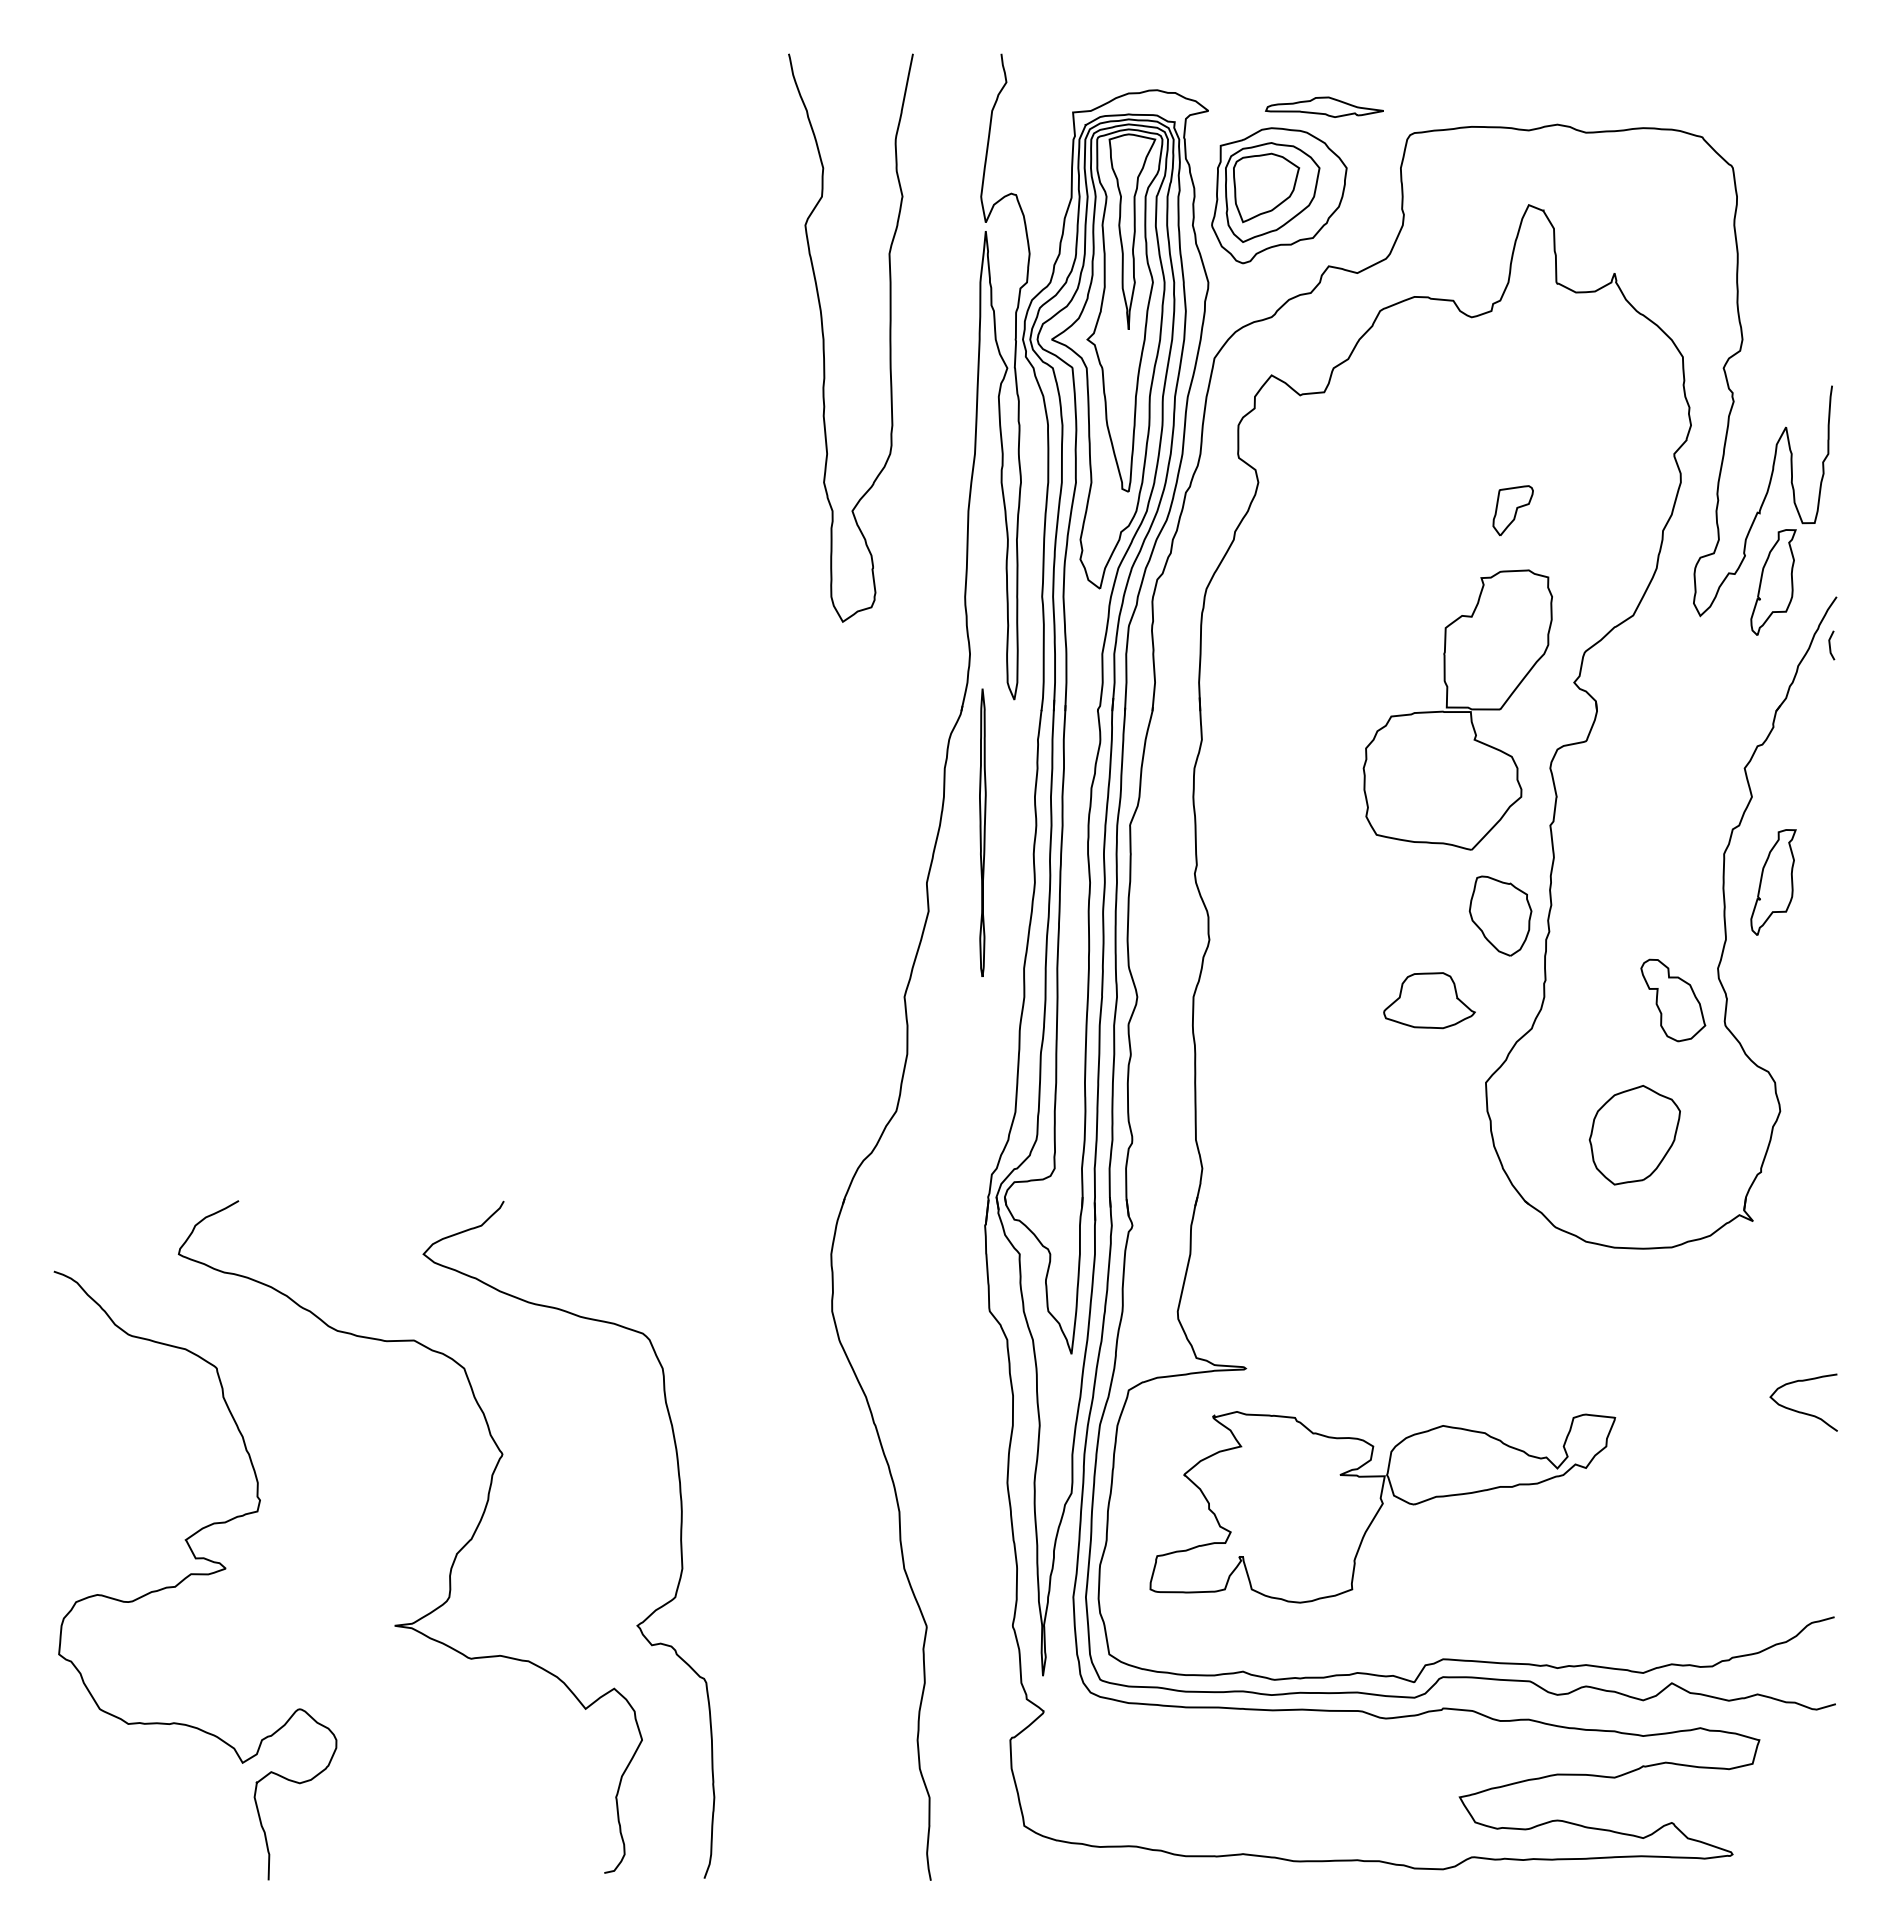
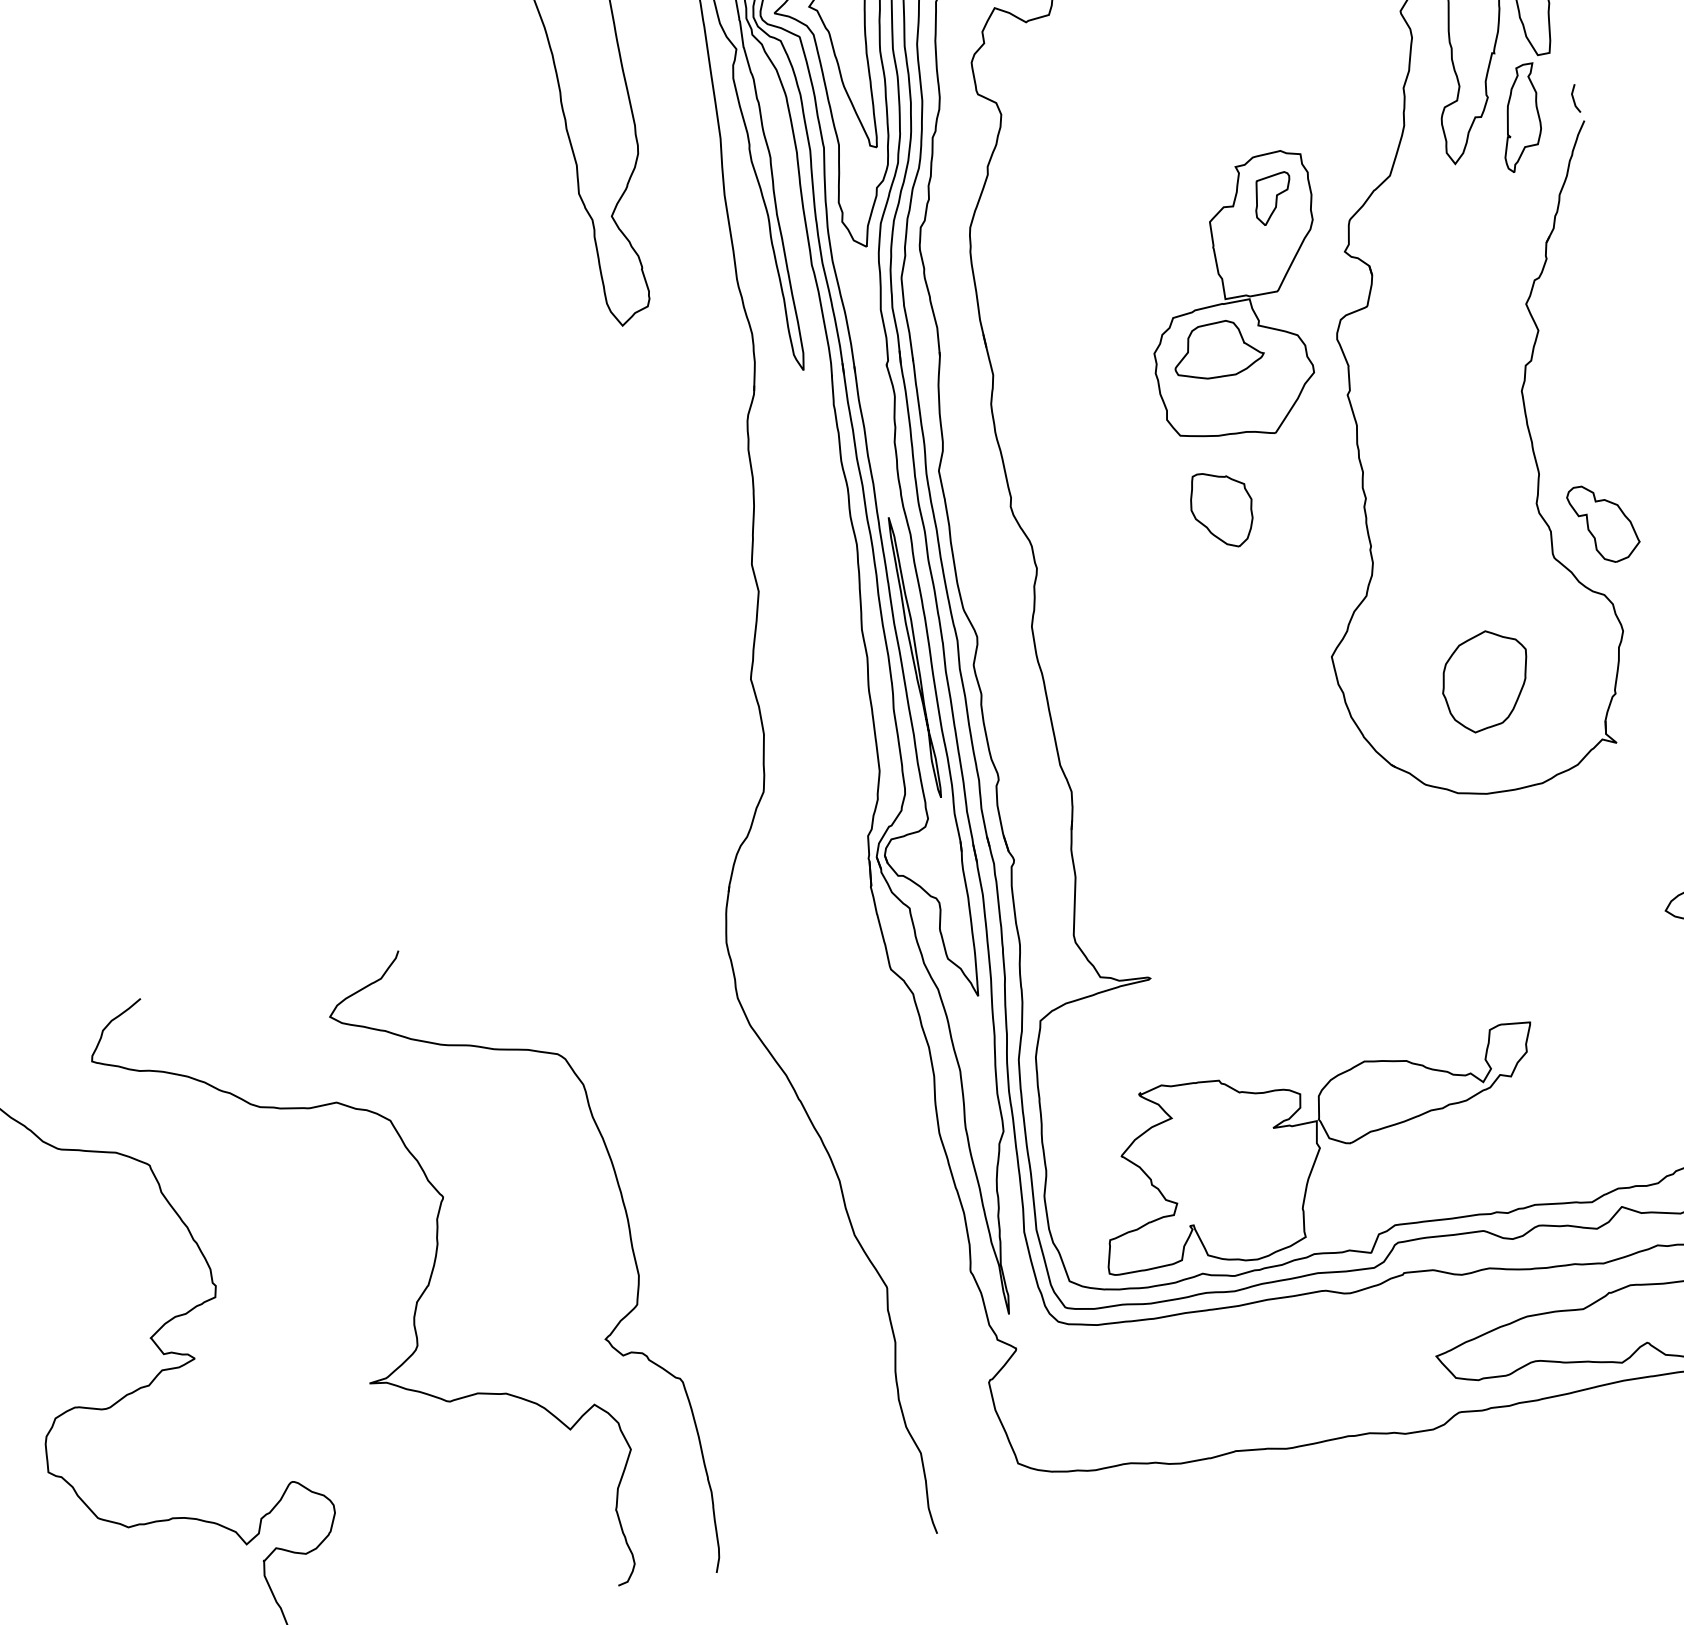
part: (1512, 510) -> (1272, 198), moved
line: (1830, 645) -> (1574, 99), moved
part: (982, 832) -> (914, 657), moved
part: (1773, 882) -> (1574, 409), removed
part: (1500, 915) -> (1222, 509), moved
part: (1429, 1000) -> (1217, 349), moved
part: (1673, 1000) -> (1604, 523), moved
part: (1382, 1507) -> (1320, 1151), moved

